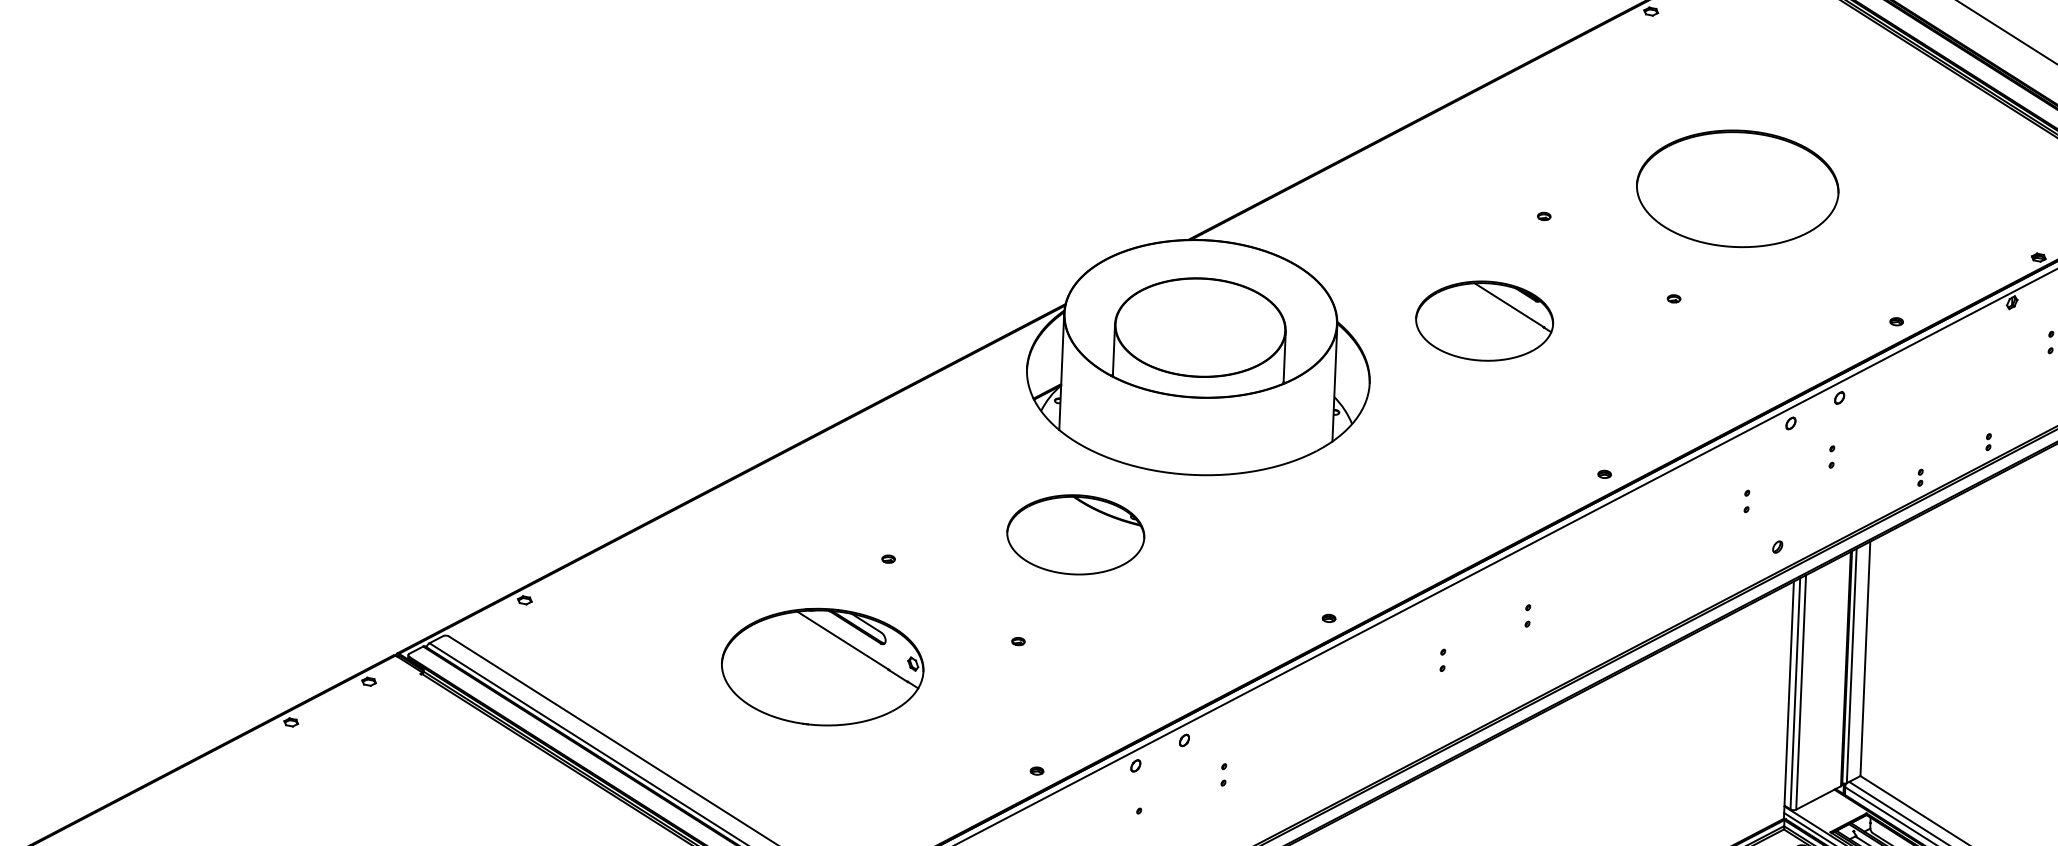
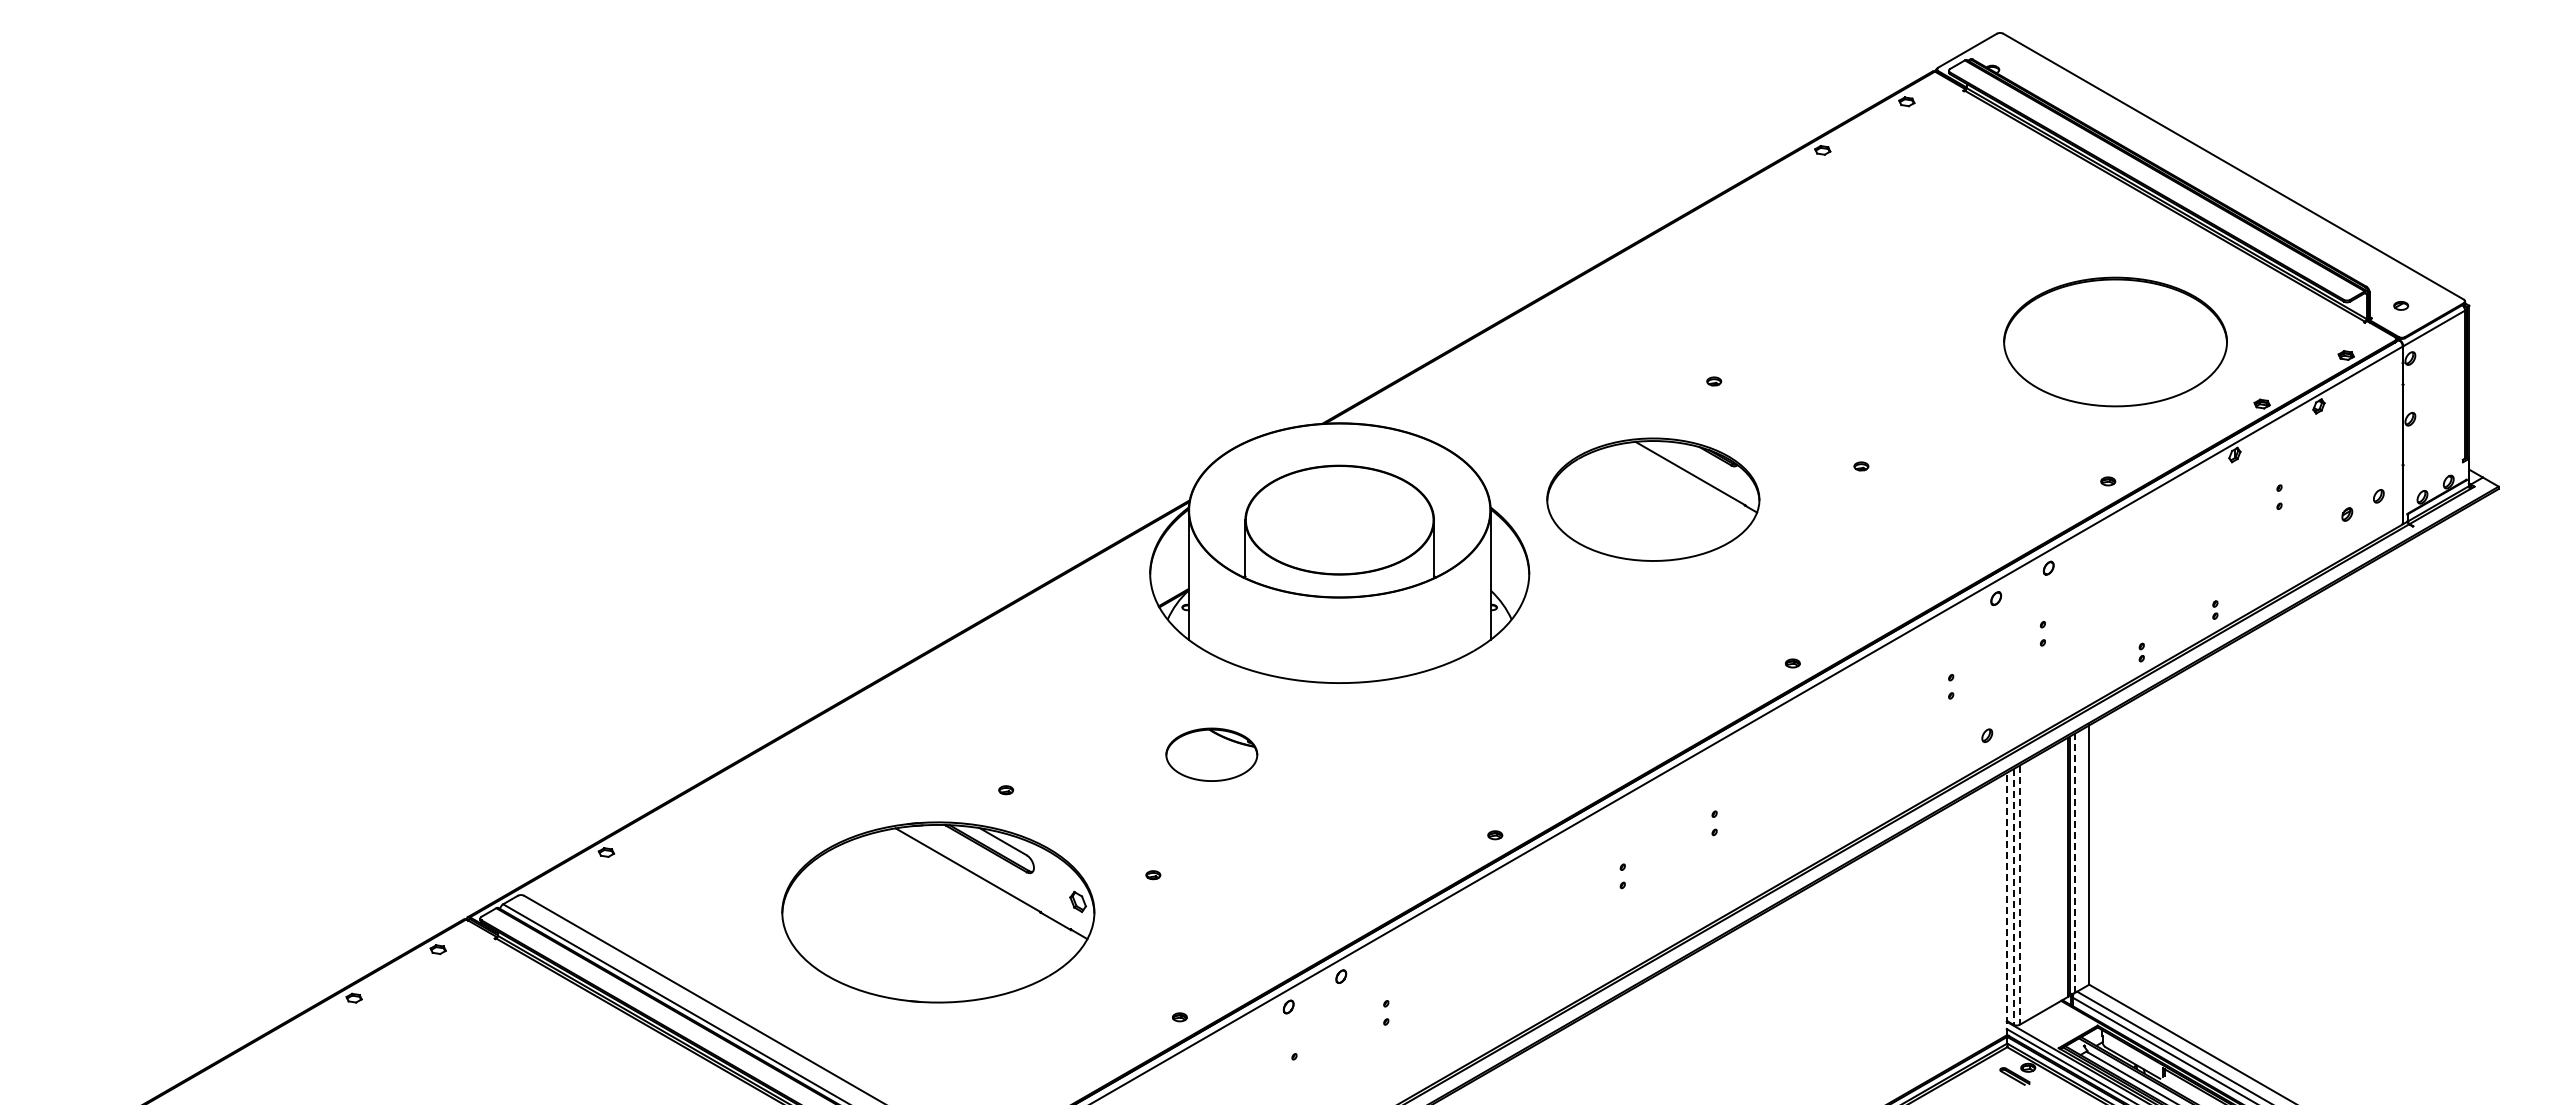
part: (1737, 188) -> (2115, 341), moved
part: (1483, 320) -> (1652, 499), size x1.4
part: (1075, 534) -> (1211, 754), size x0.6
line: (1851, 665) -> (2074, 863), solid -> dashed
part: (822, 667) -> (938, 912), size x1.4
line: (1800, 692) -> (2019, 895), solid -> dashed
line: (1795, 693) -> (2013, 896), solid -> dashed
line: (1788, 699) -> (2006, 903), solid -> dashed

